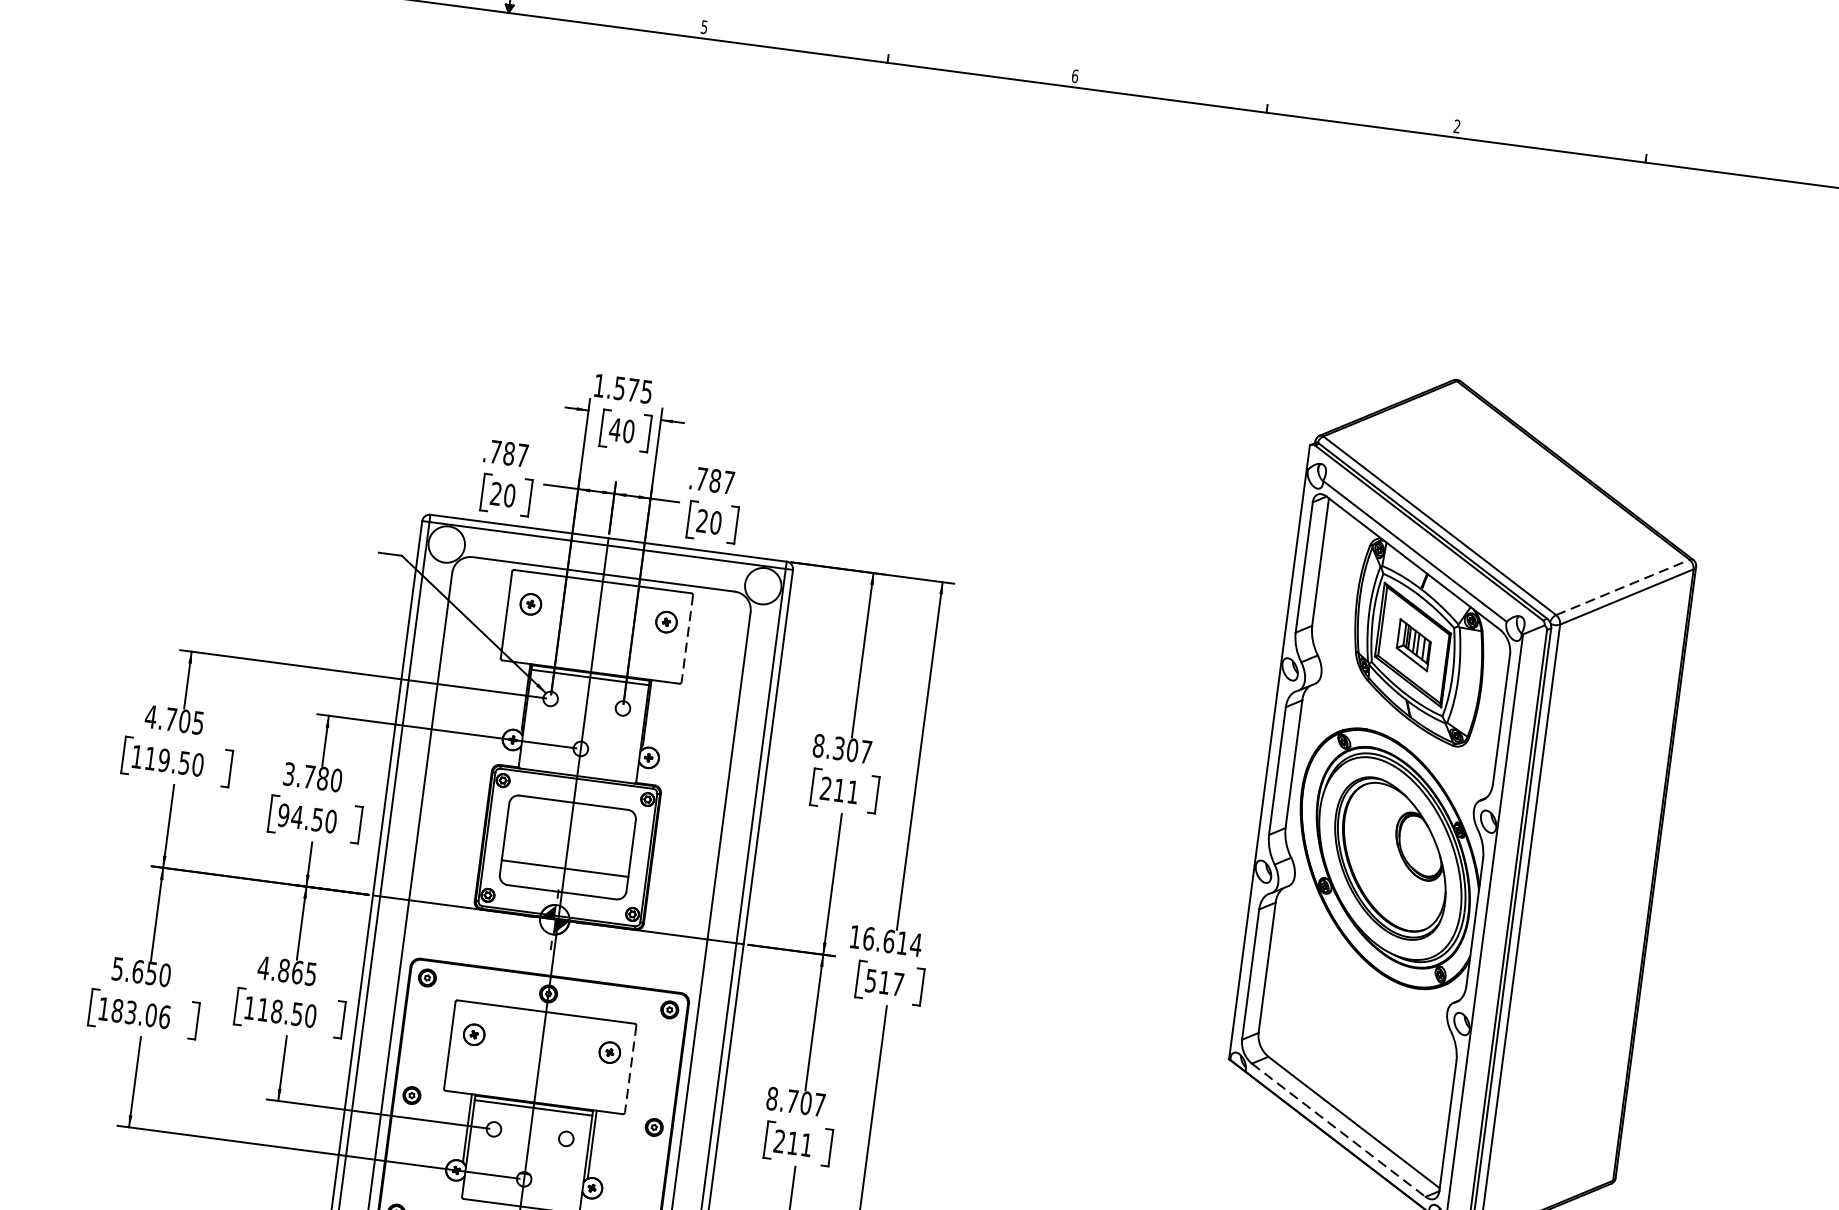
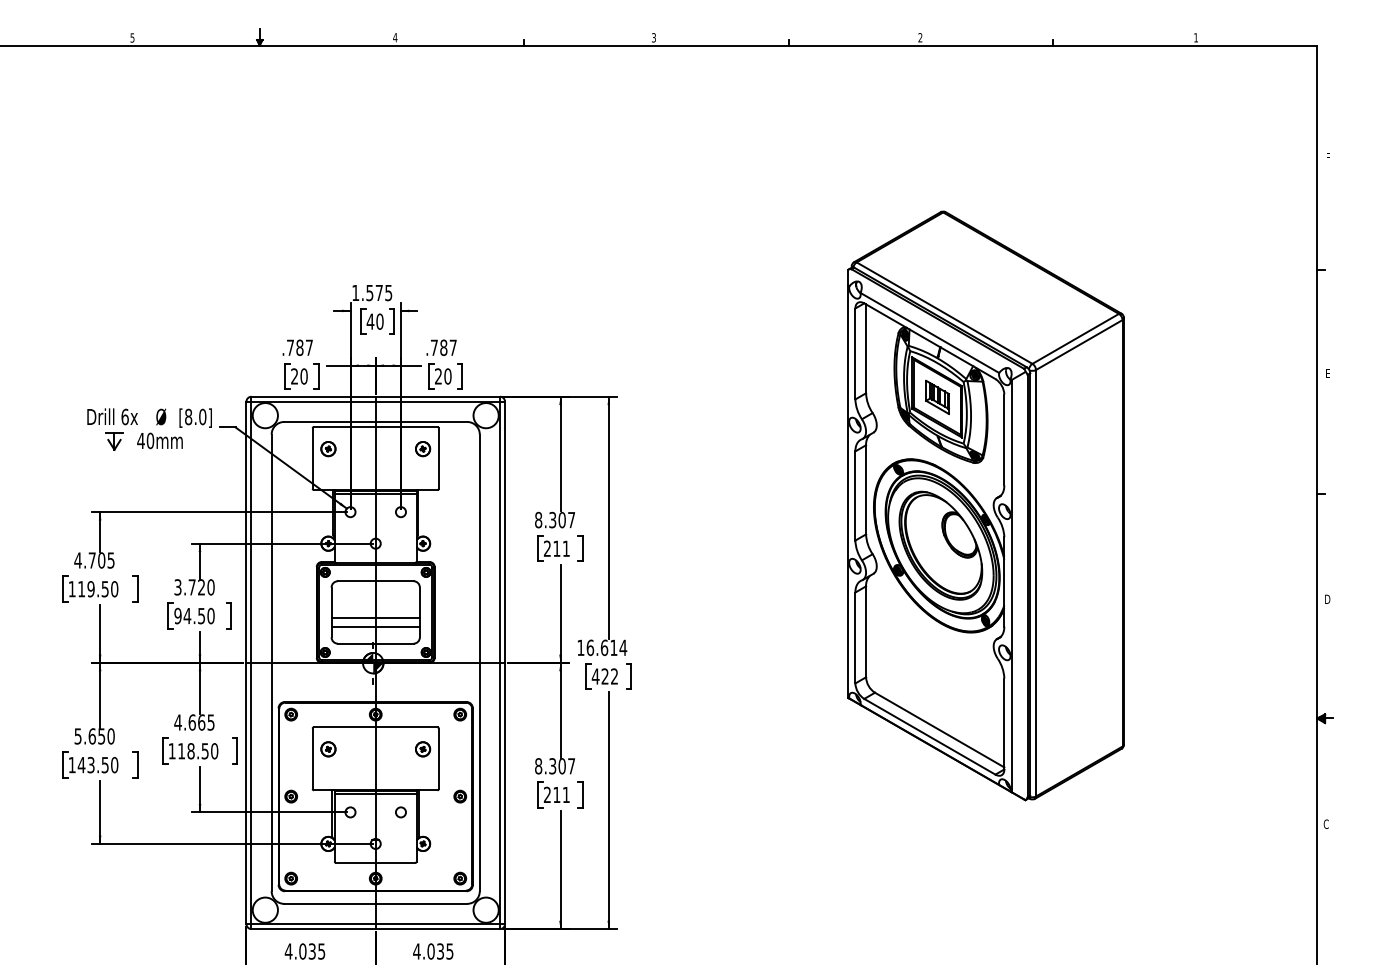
text: (704, 27) -> (395, 37), 5 -> 4
text: (1074, 75) -> (653, 37), 6 -> 3
part: (278, 542) -> (149, 429), added
line: (1622, 586) -> (1075, 338), dashed -> solid
line: (686, 640) -> (438, 459), dashed -> solid
text: (322, 778) -> (201, 587), 3.780 -> 3.720
line: (566, 854) -> (375, 617), added
text: (282, 970) -> (191, 722), 4.865 -> 4.665
text: (883, 982) -> (604, 676), 517 -> 422
text: (140, 1012) -> (97, 764), 183.06 -> 143.50
line: (630, 1070) -> (438, 759), dashed -> solid
text: (792, 1101) -> (552, 766), 8.707 -> 8.307
line: (1338, 1129) -> (929, 736), dashed -> solid

